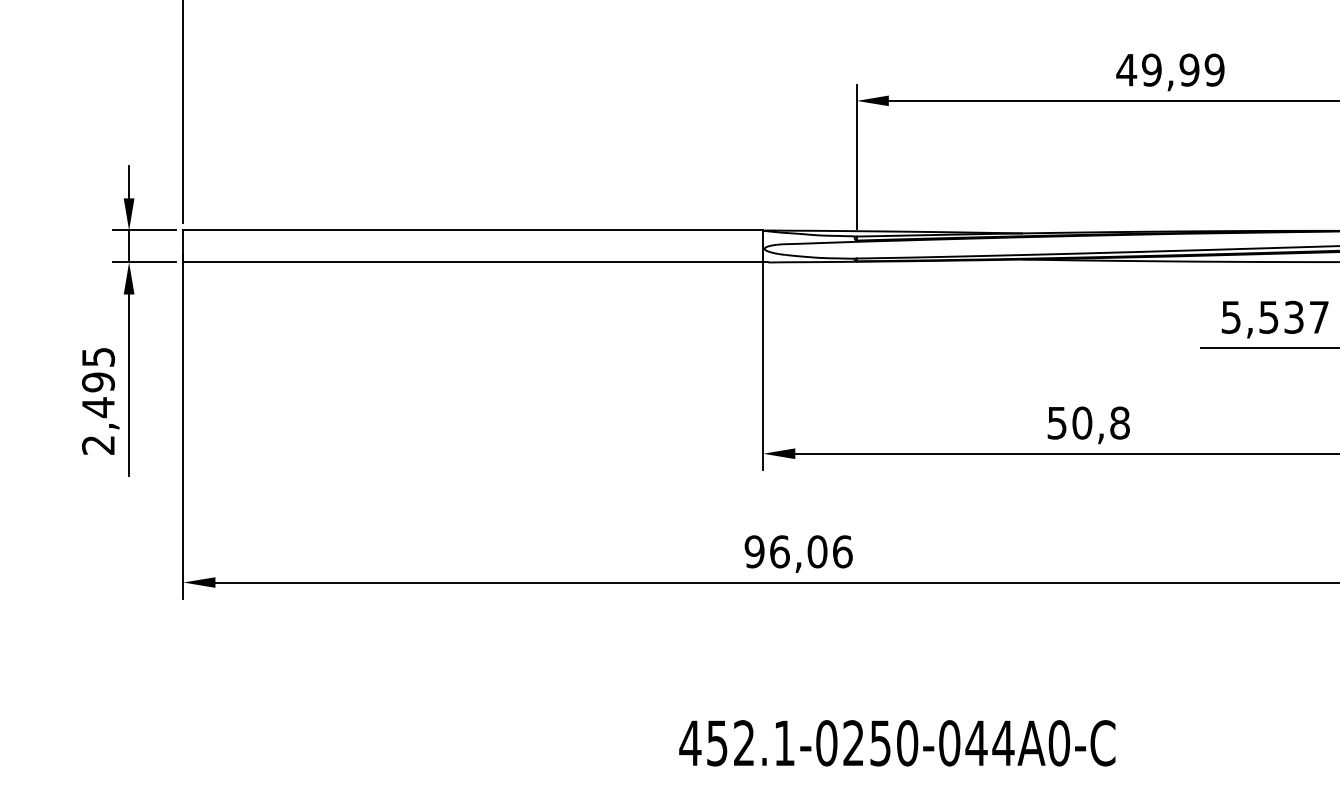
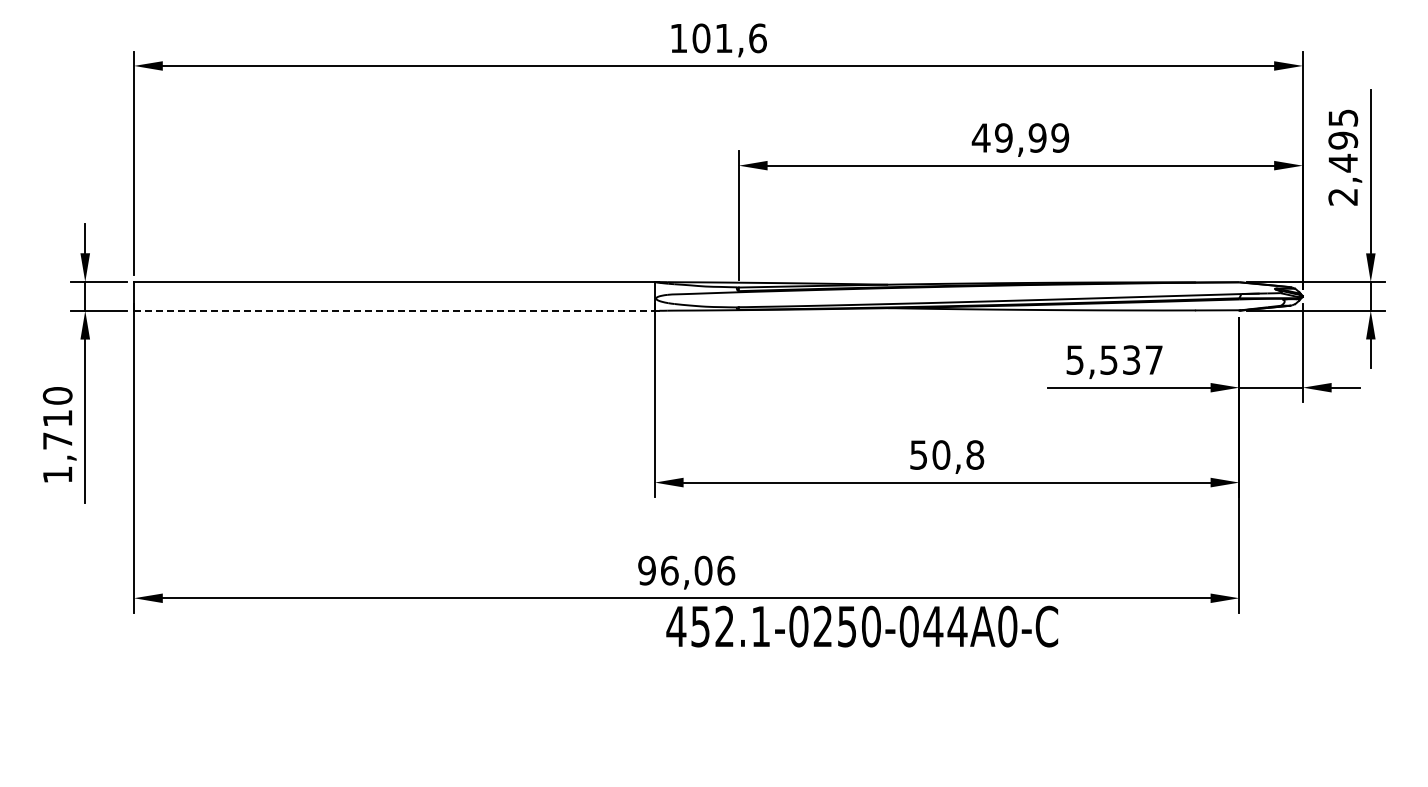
line: (473, 262) -> (394, 310), solid -> dashed
text: (98, 401) -> (57, 435), 2,495 -> 1,710
text: (897, 743) -> (862, 626), moved

